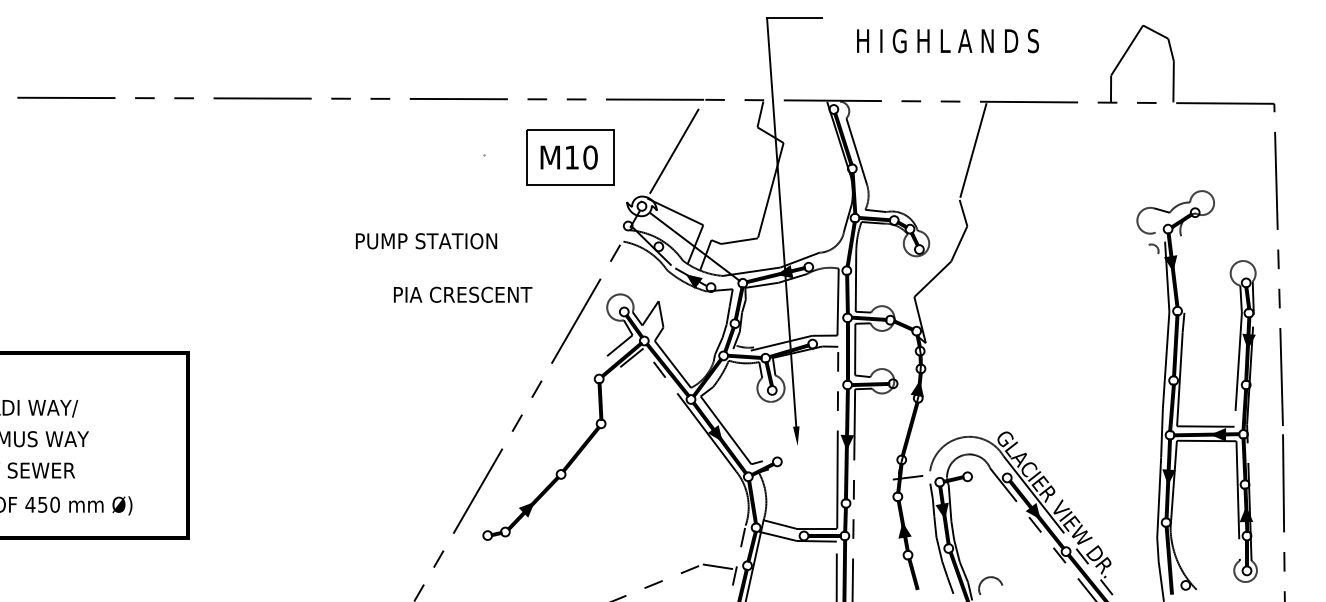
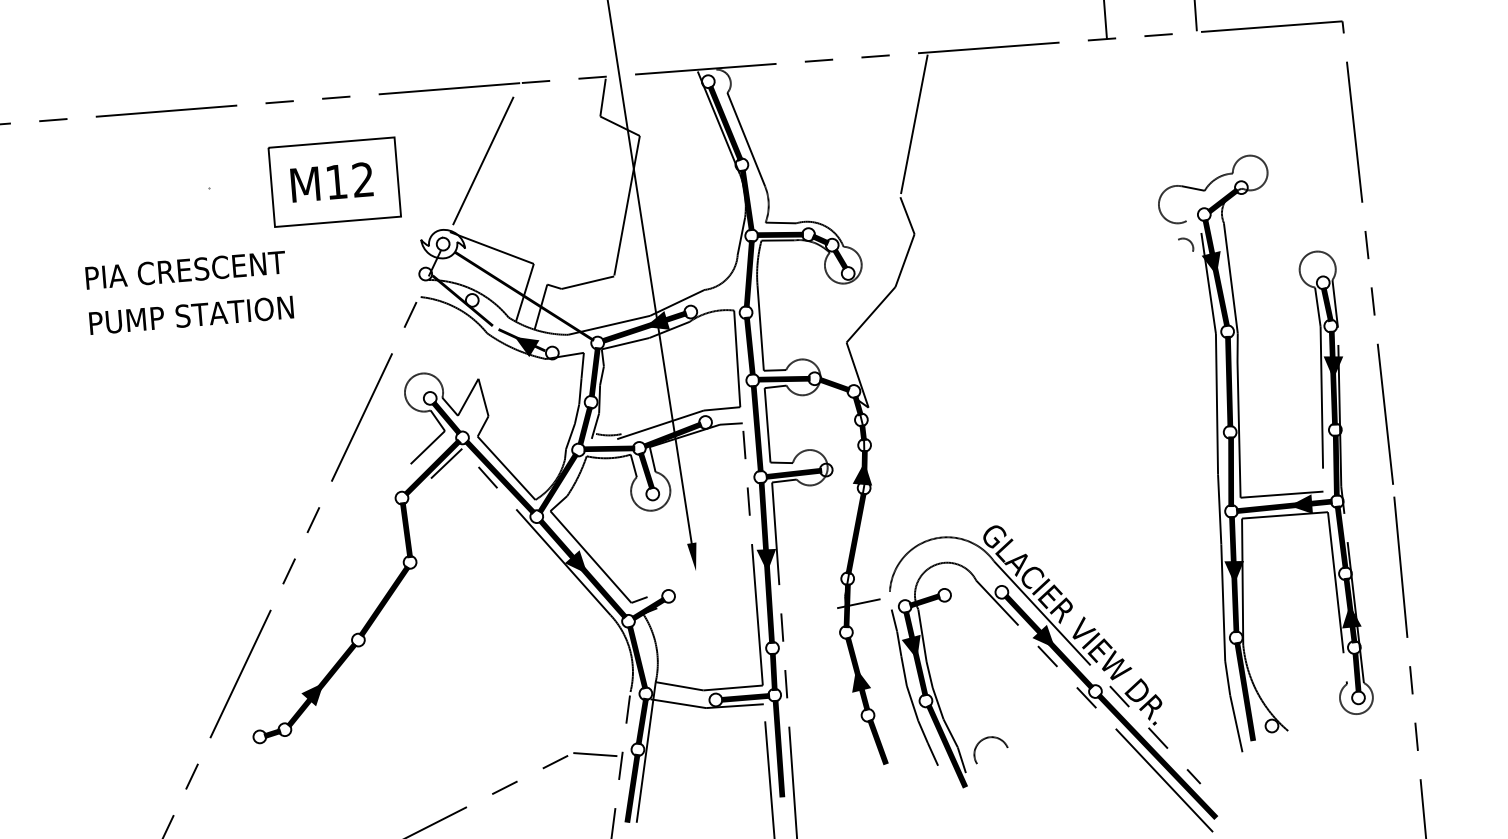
text: (590, 157) -> (363, 179), M10 -> M12
text: (426, 241) -> (191, 315), moved
line: (1182, 274) -> (1230, 278), added
text: (463, 294) -> (186, 269), moved

